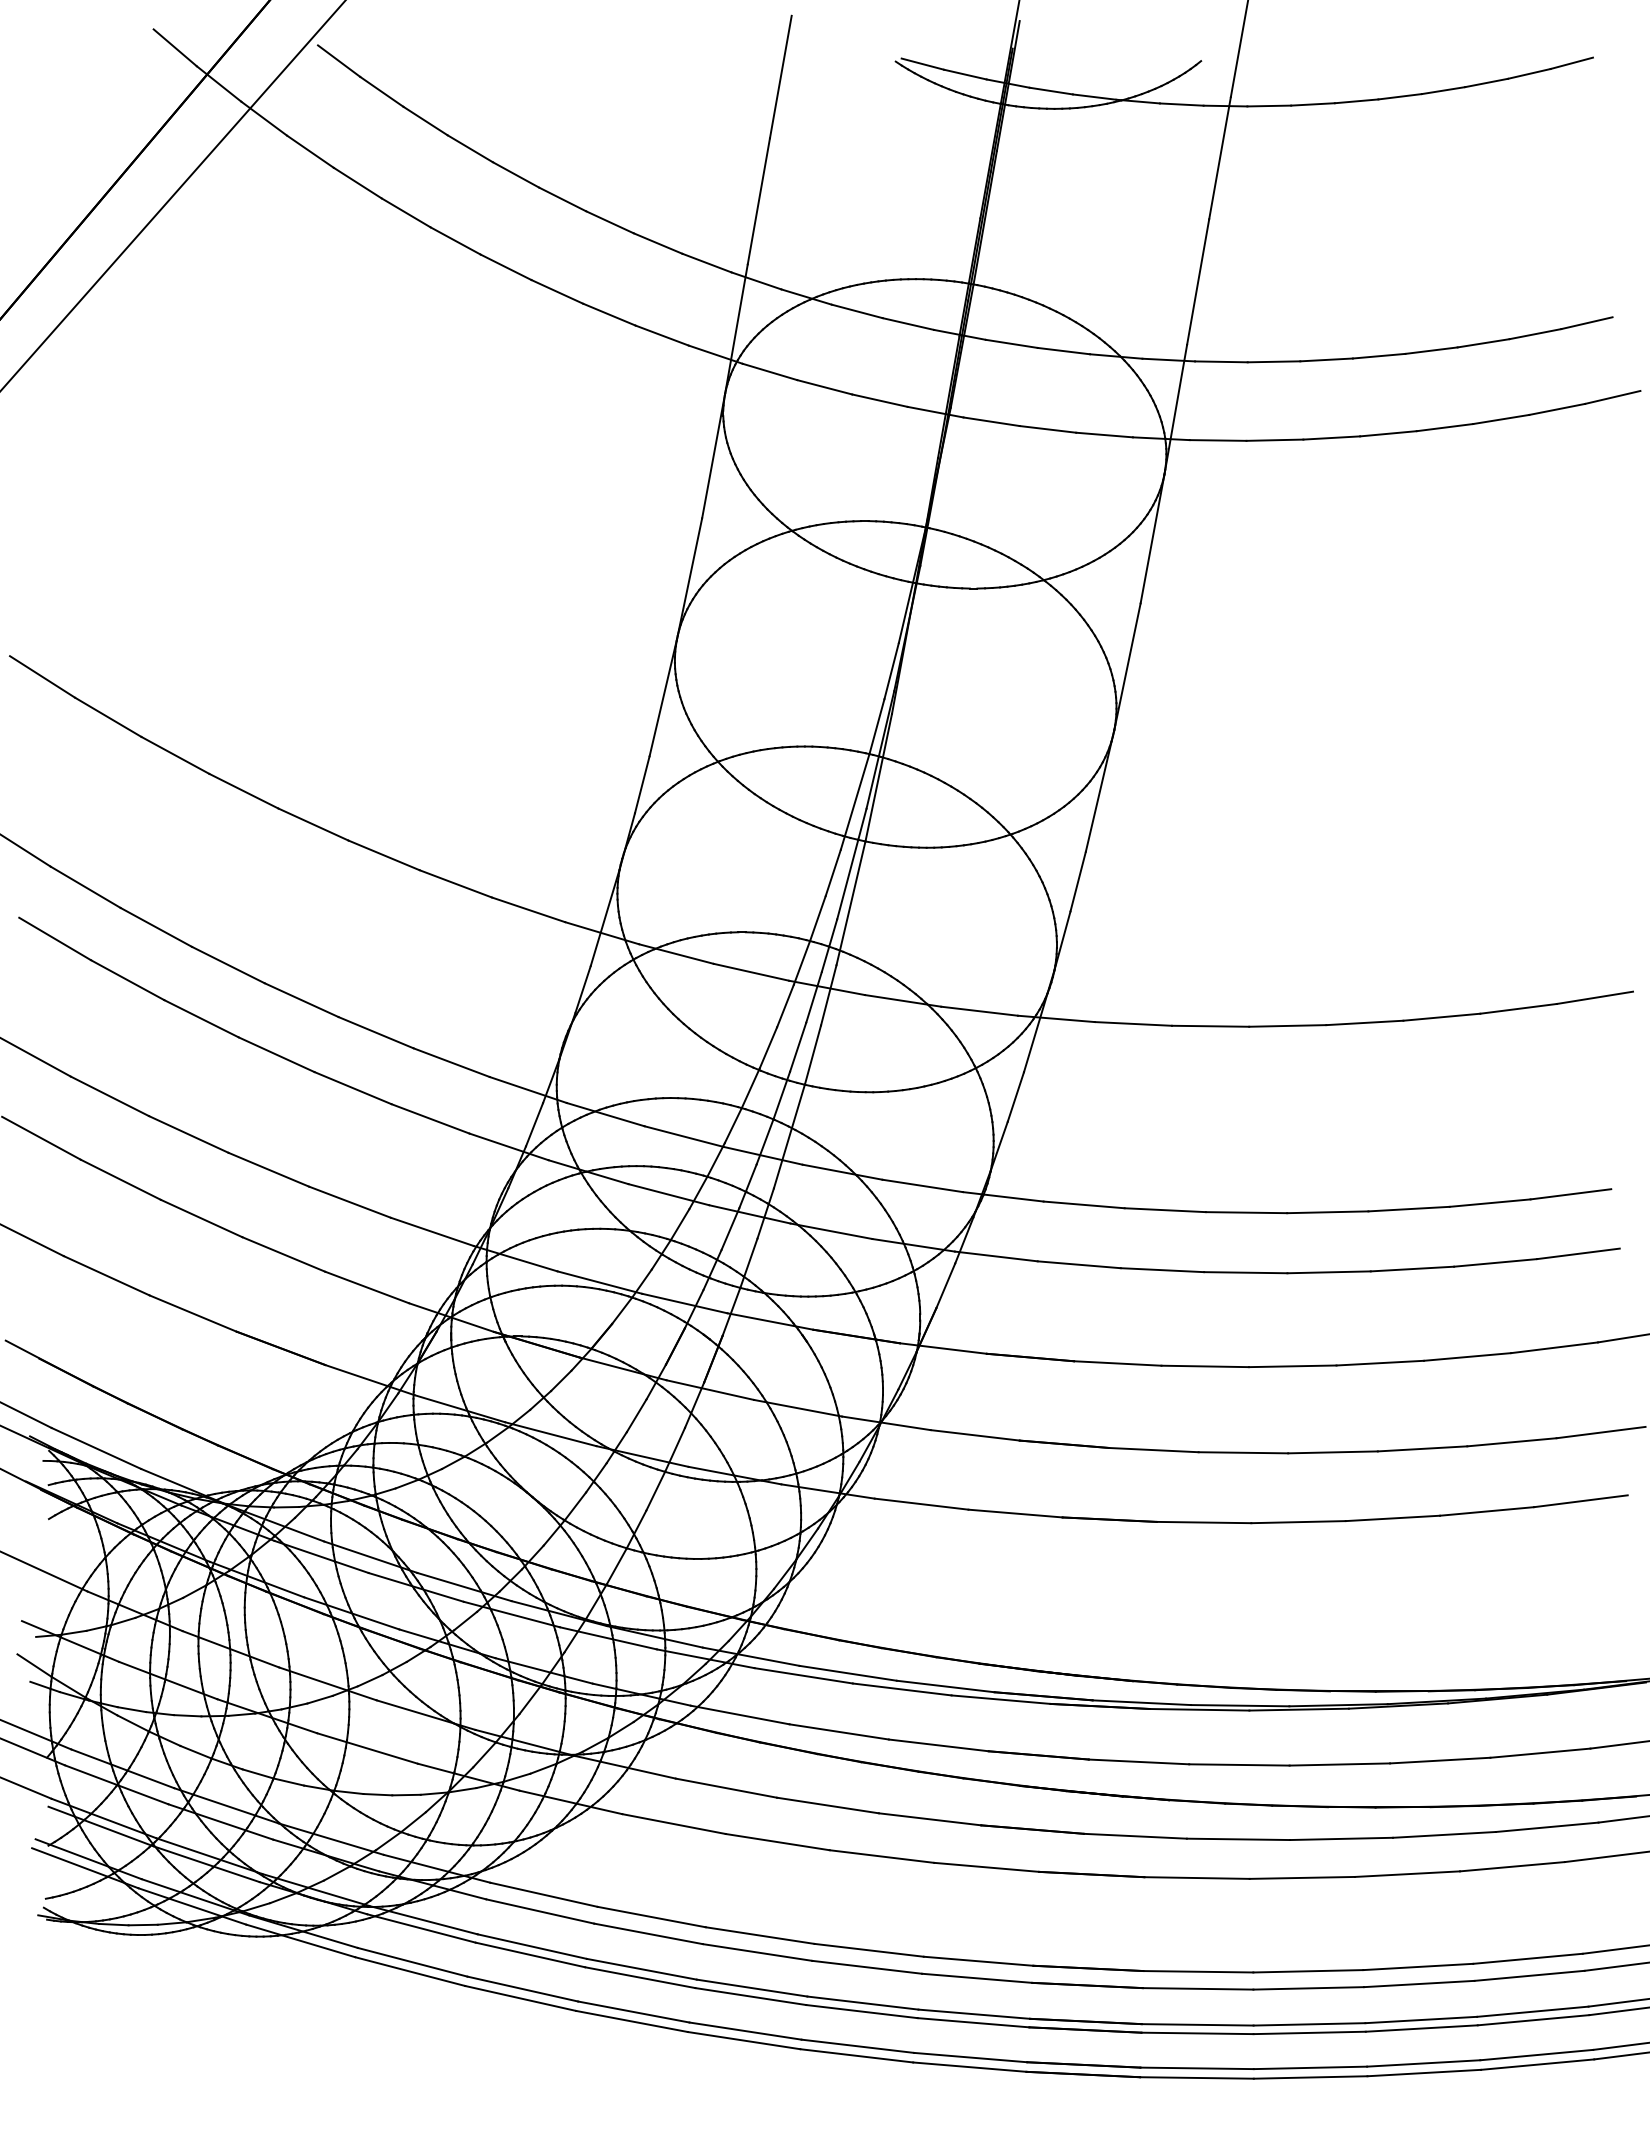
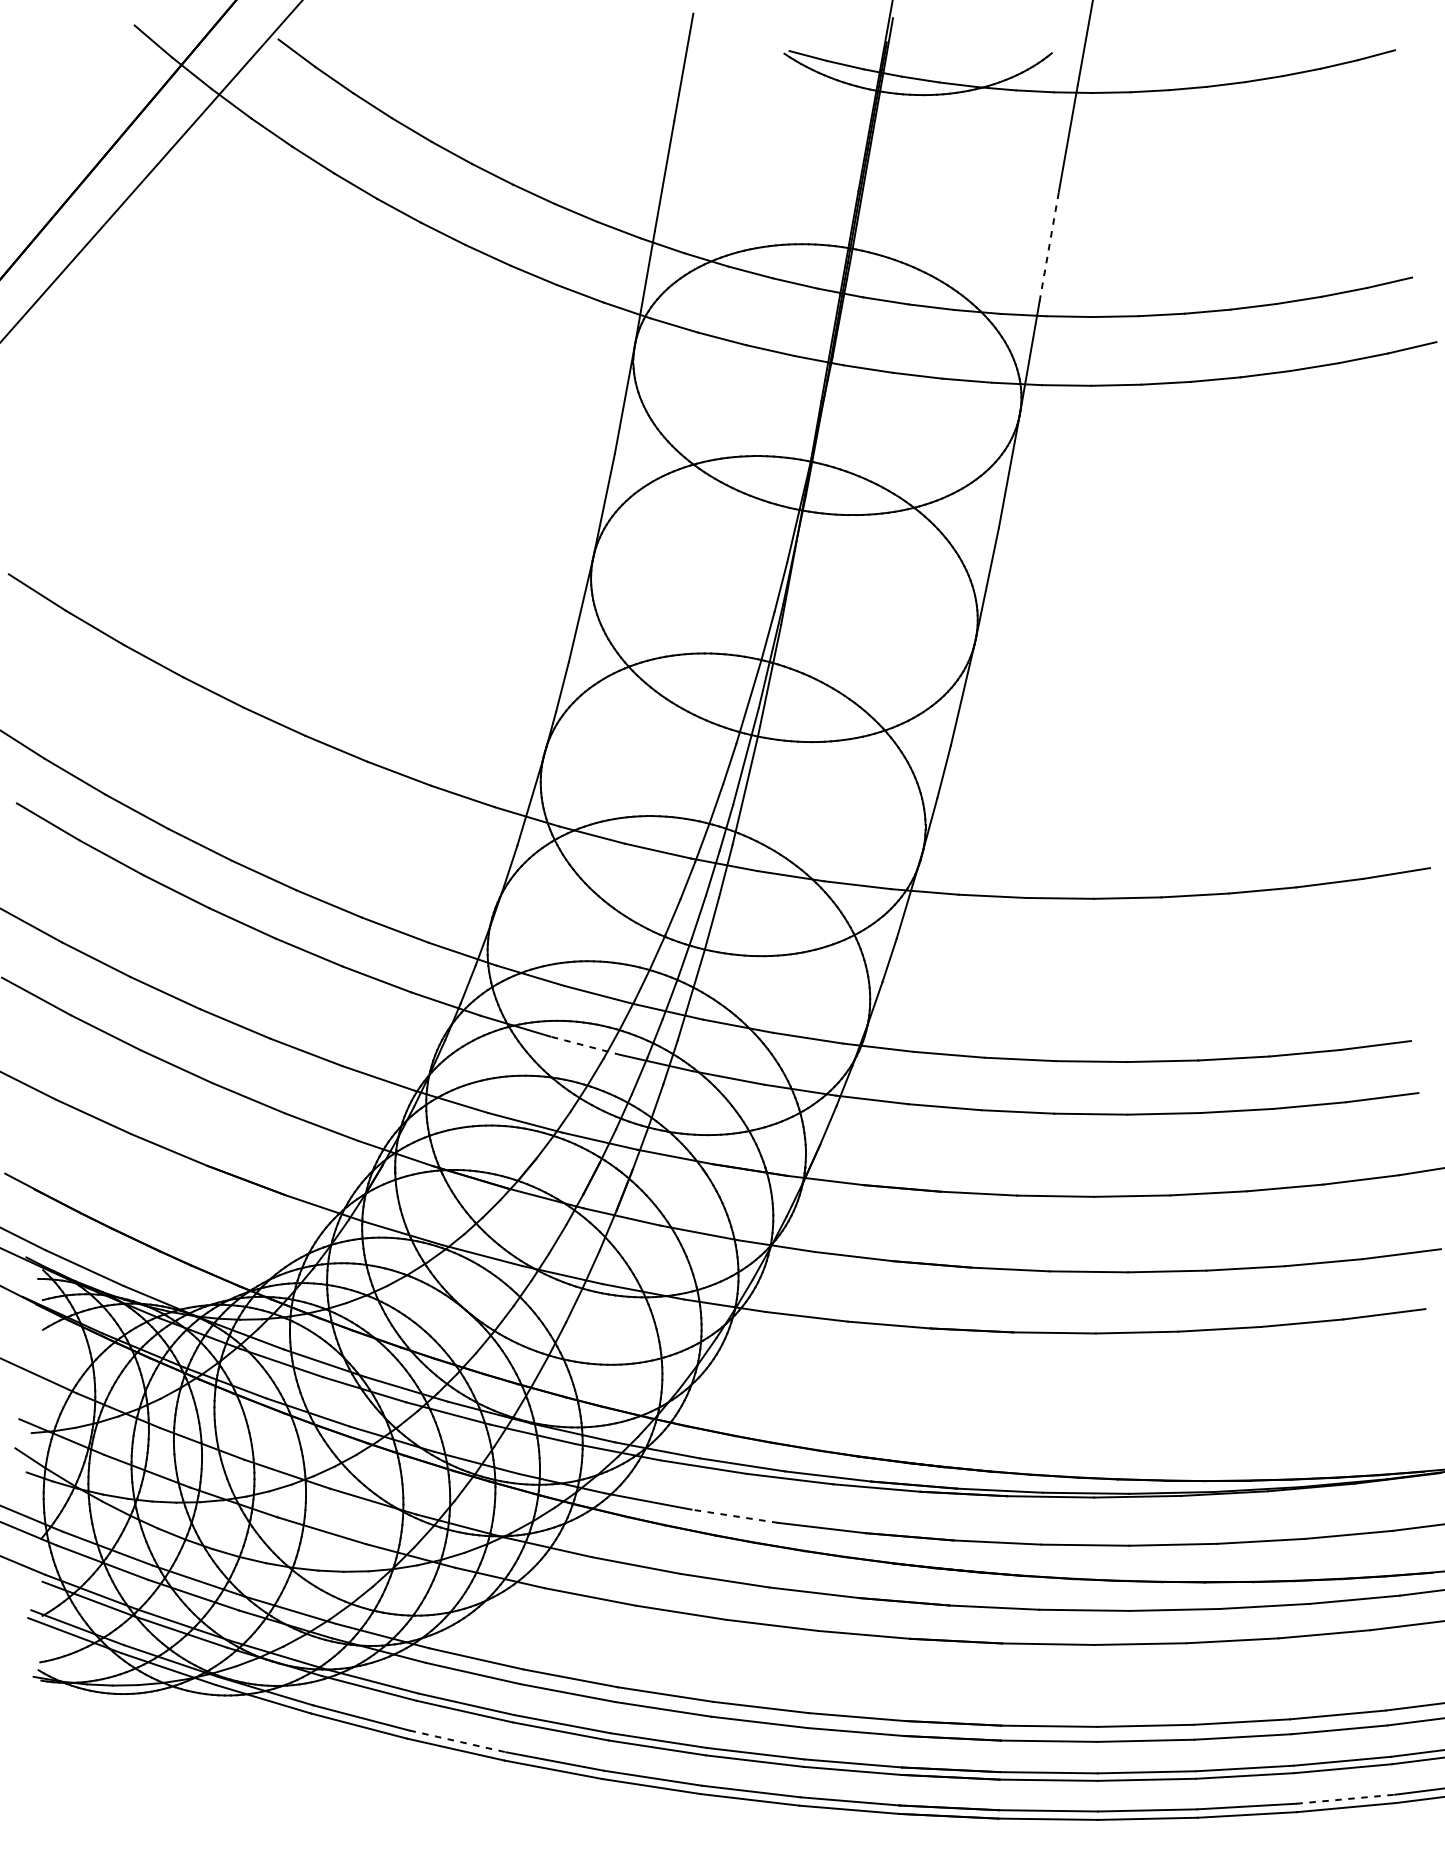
line: (1198, 282) -> (1049, 247), solid -> dashed
line: (668, 1194) -> (585, 1045), solid -> dashed
line: (838, 1731) -> (734, 1515), solid -> dashed
line: (522, 1989) -> (457, 1741), solid -> dashed
line: (1536, 2055) -> (1345, 1799), solid -> dashed

